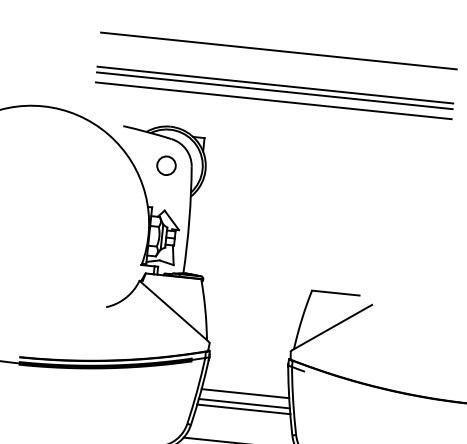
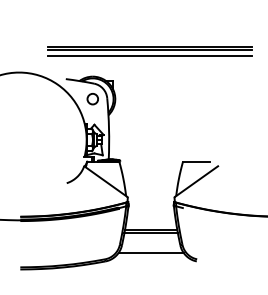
line: (277, 51) -> (149, 27), removed
line: (244, 393) -> (150, 224), removed

